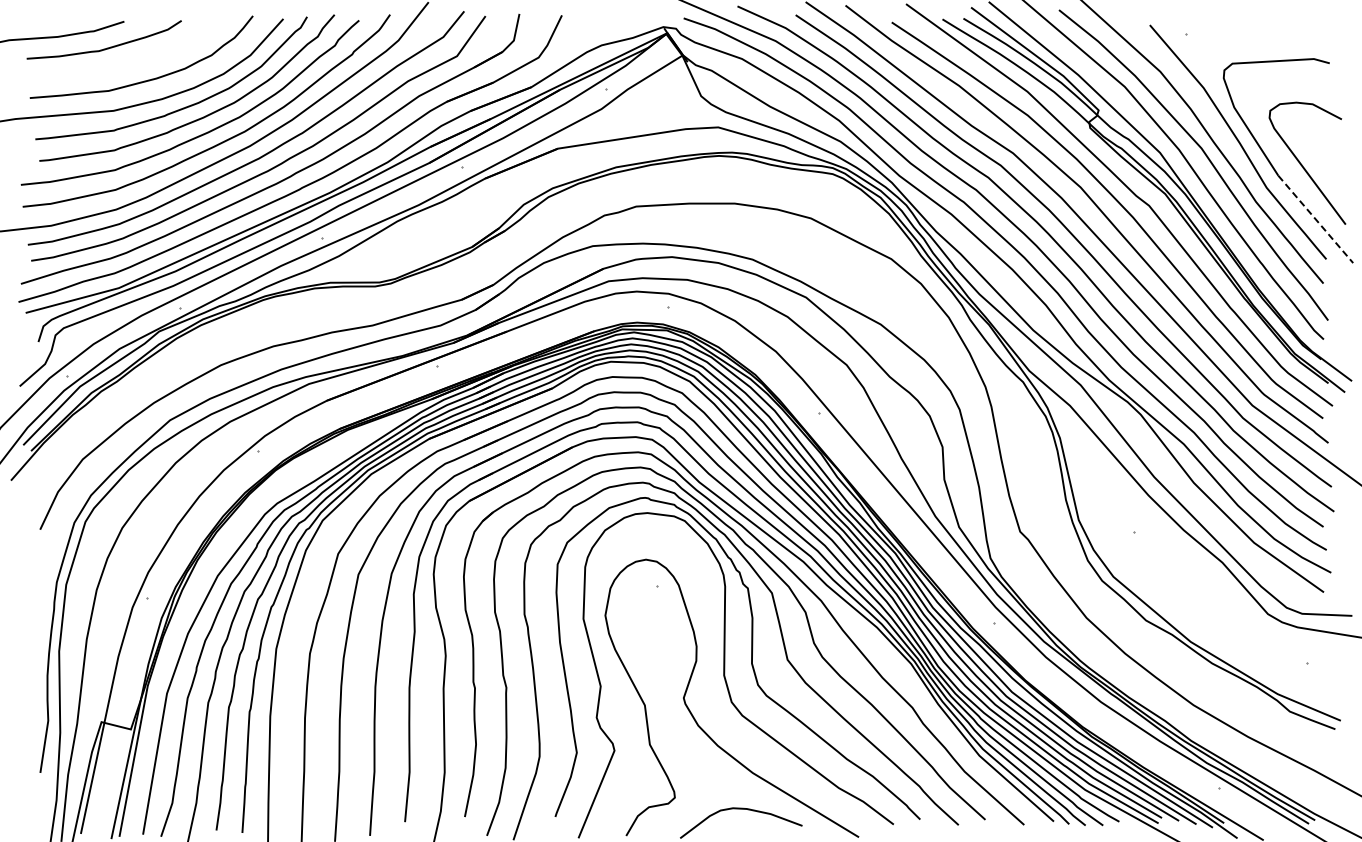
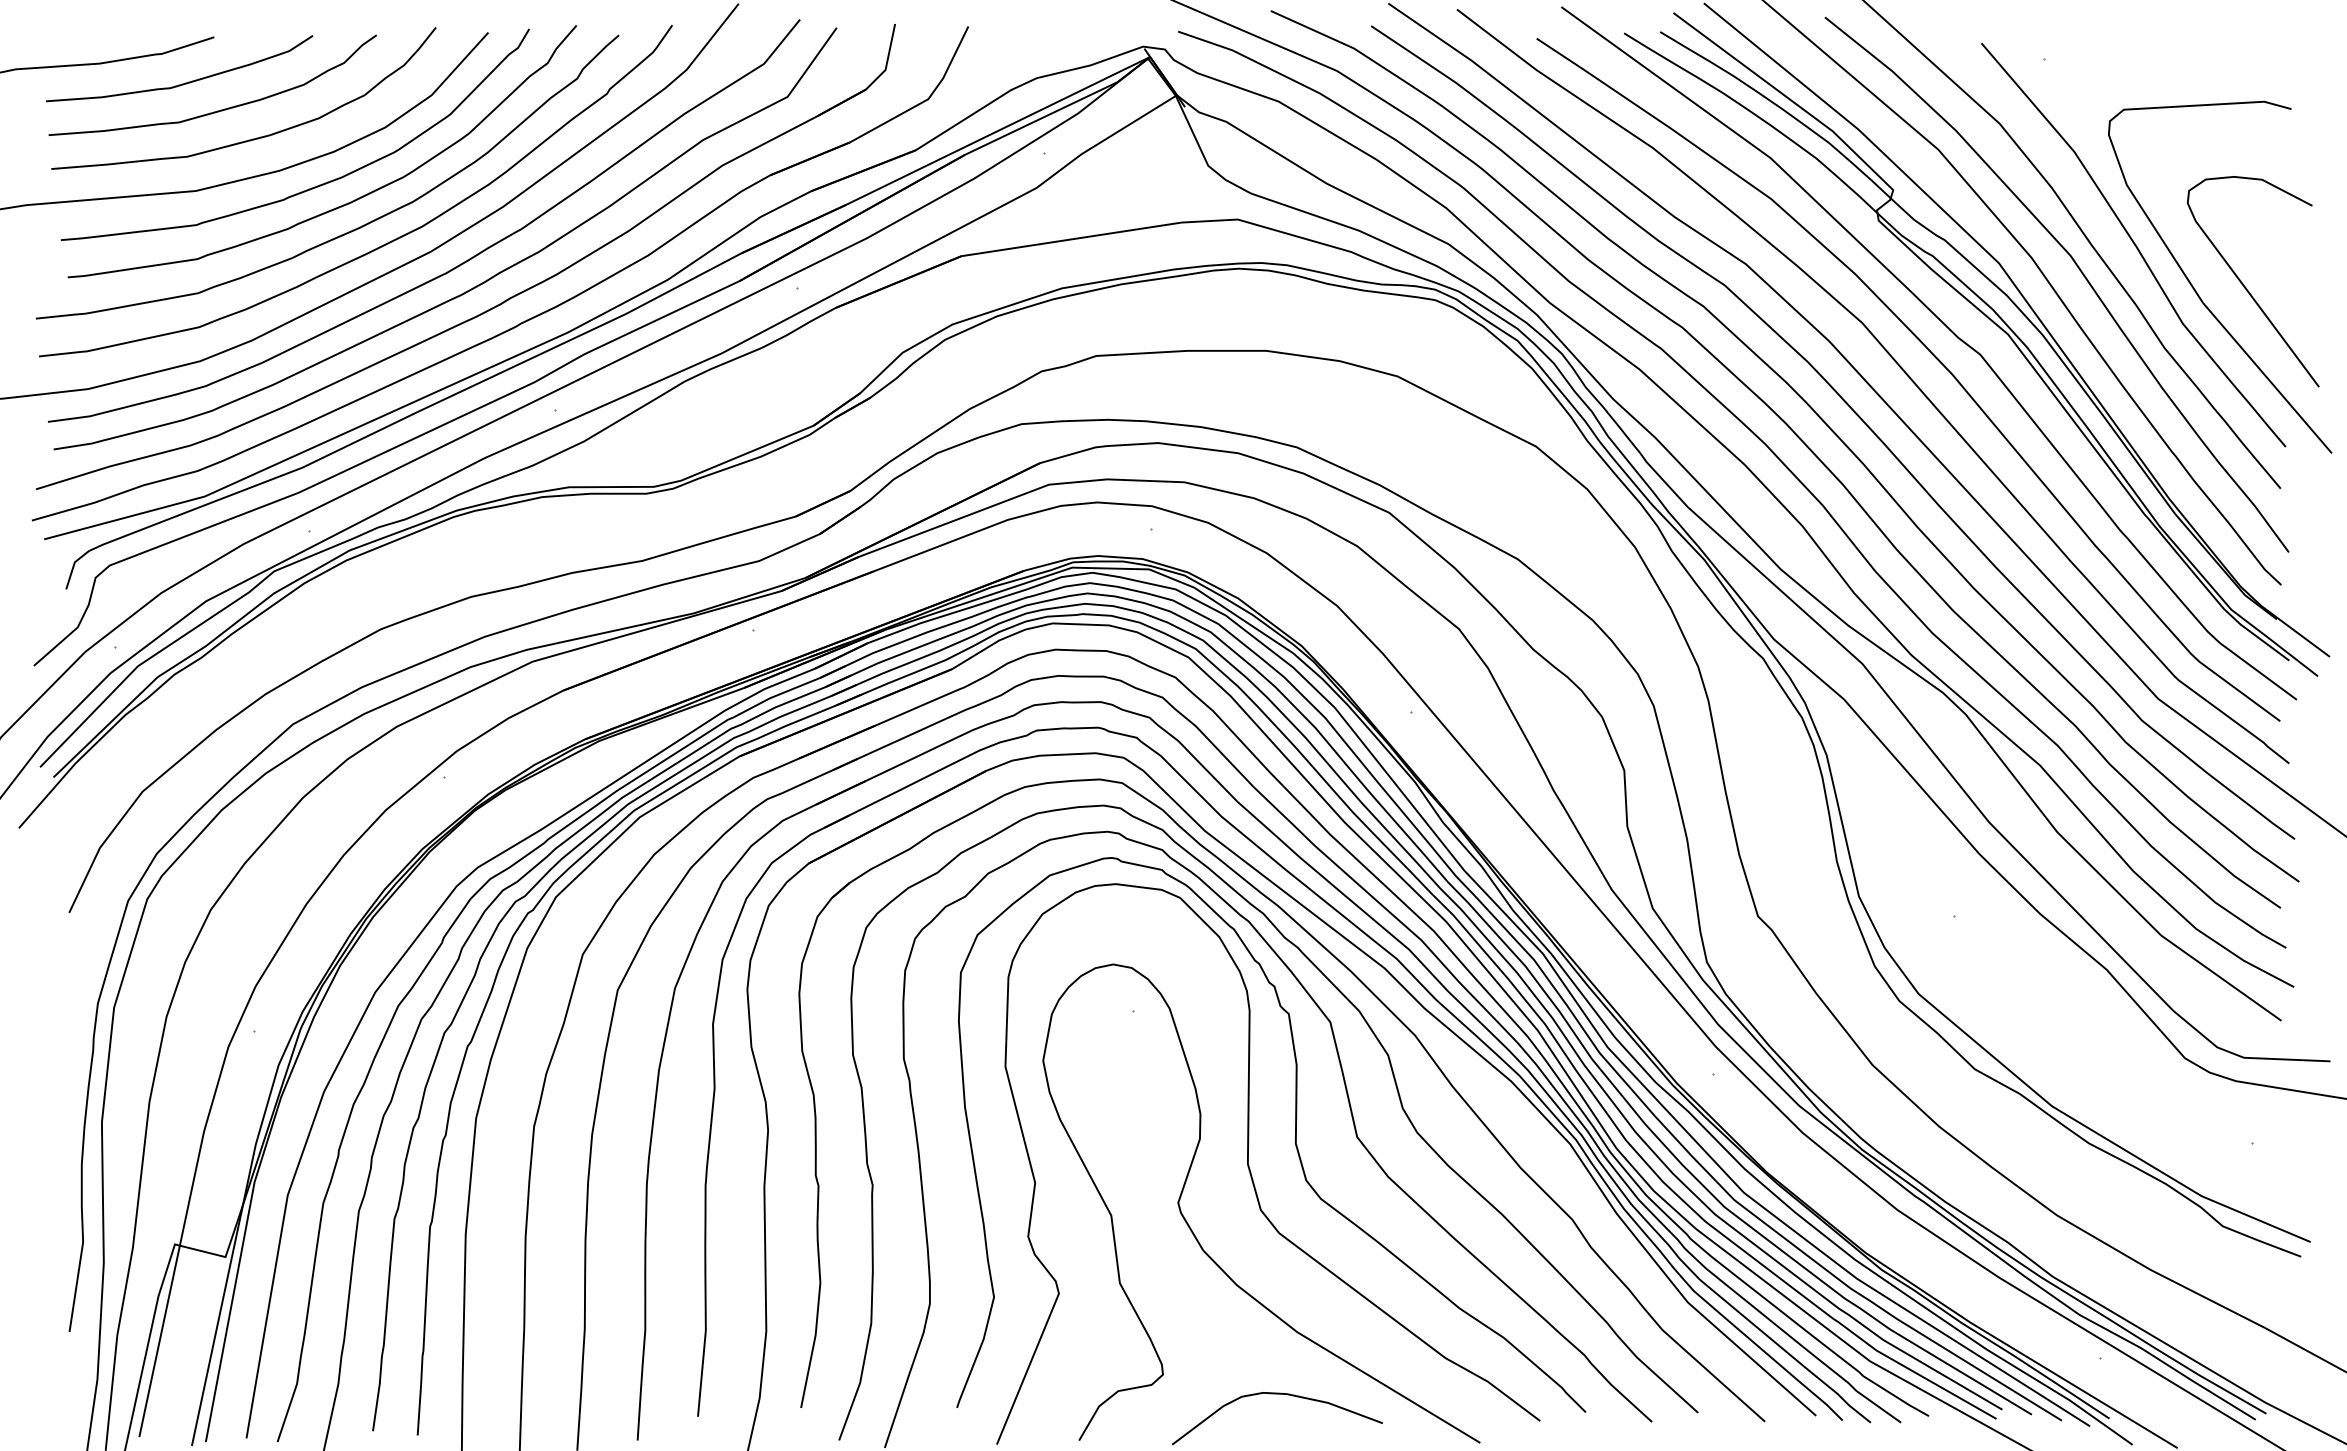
curve: (126, 63) -> (217, 109), added
line: (1316, 219) -> (2268, 378), dashed -> solid

